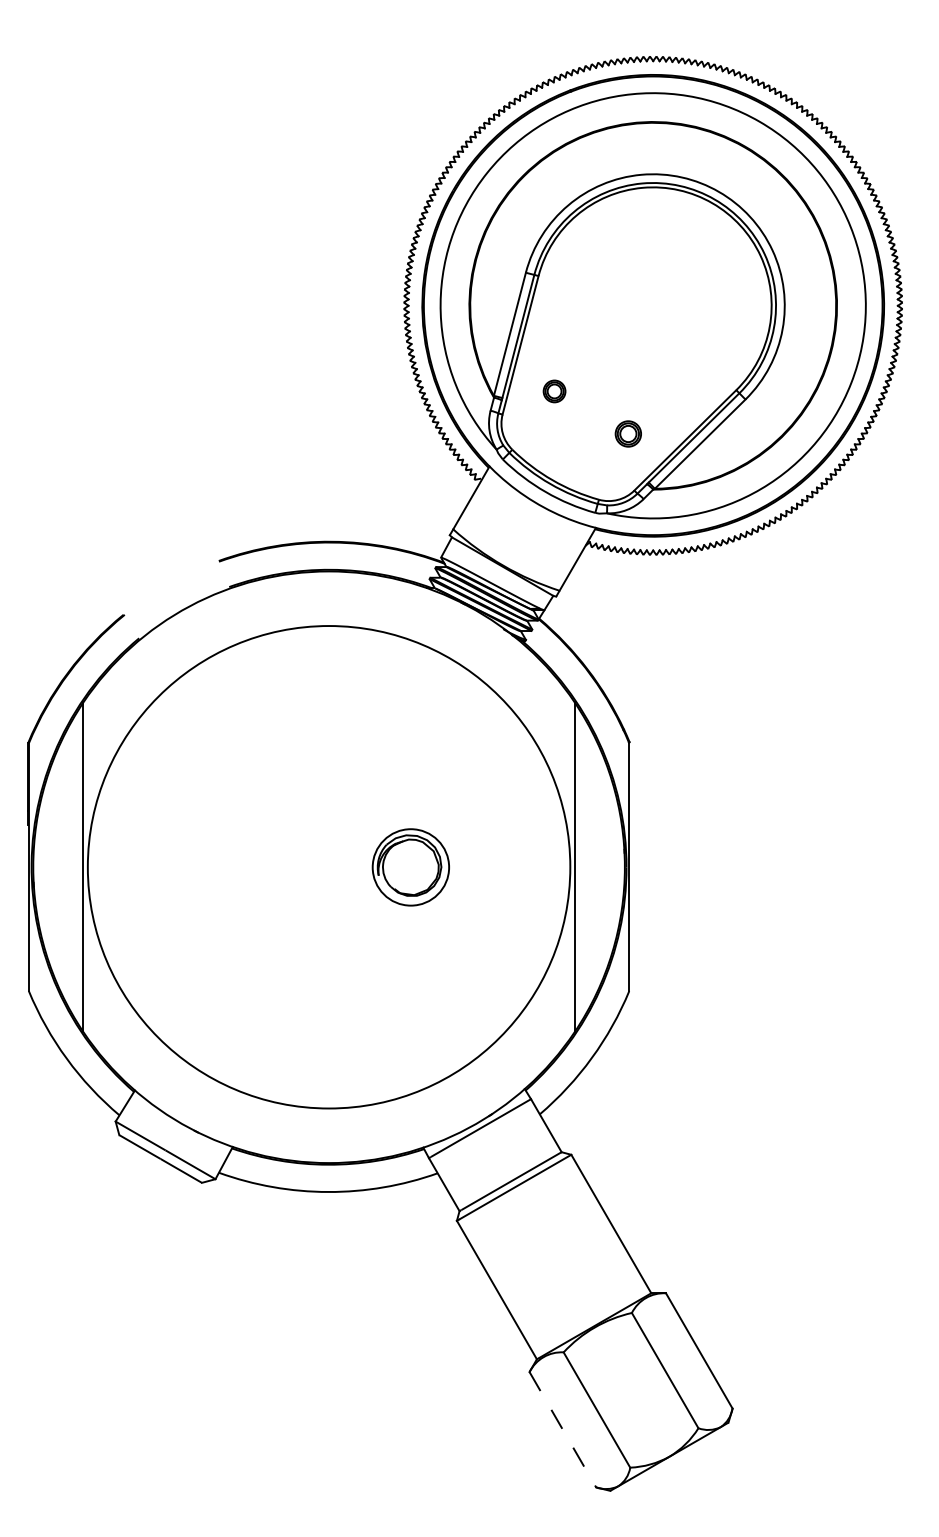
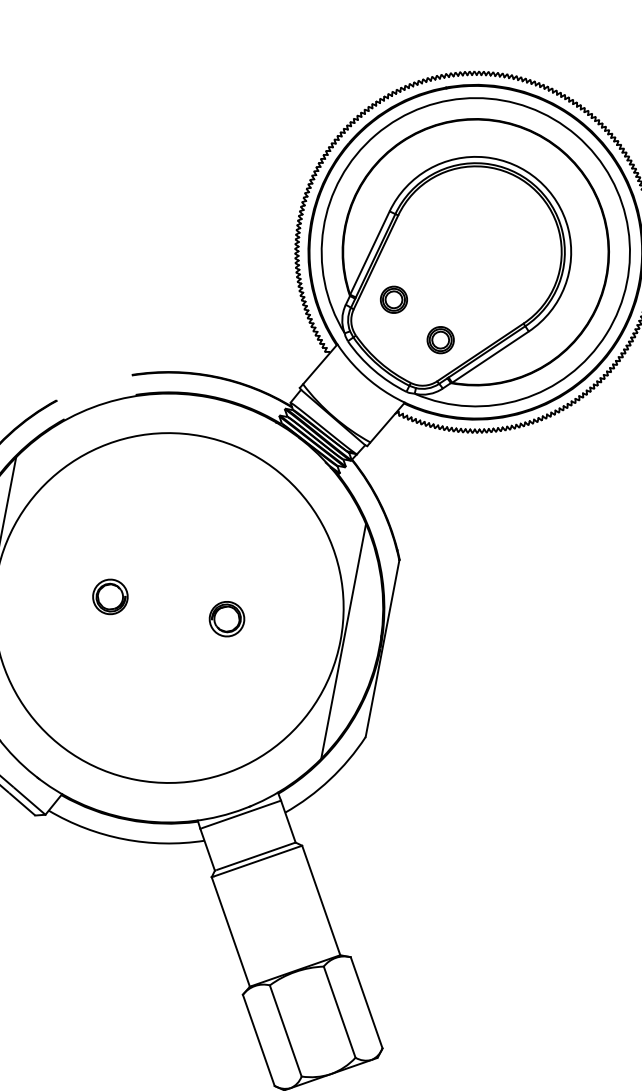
part: (554, 391) -> (393, 299), size x1.67
part: (628, 433) -> (440, 339), size x1.43
part: (246, 866) -> (110, 596), added
part: (410, 866) -> (226, 618), size x0.62
line: (562, 1429) -> (258, 1040), dashed -> solid

